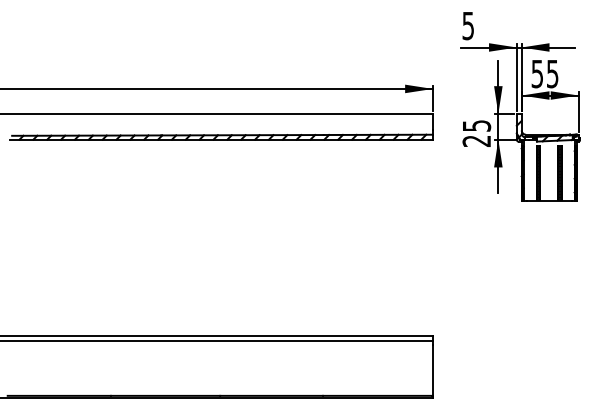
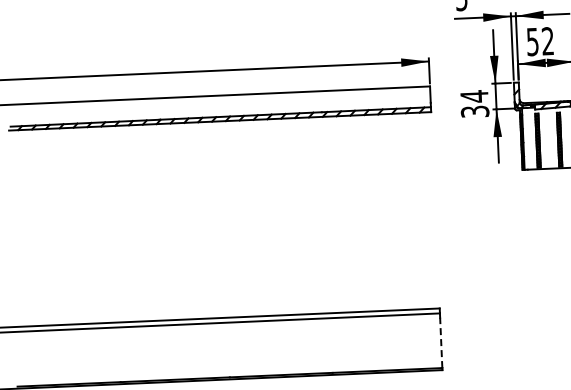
text: (552, 73) -> (547, 40), 55 -> 52
text: (476, 132) -> (474, 103), 25 -> 34
line: (432, 370) -> (440, 342), solid -> dashed

